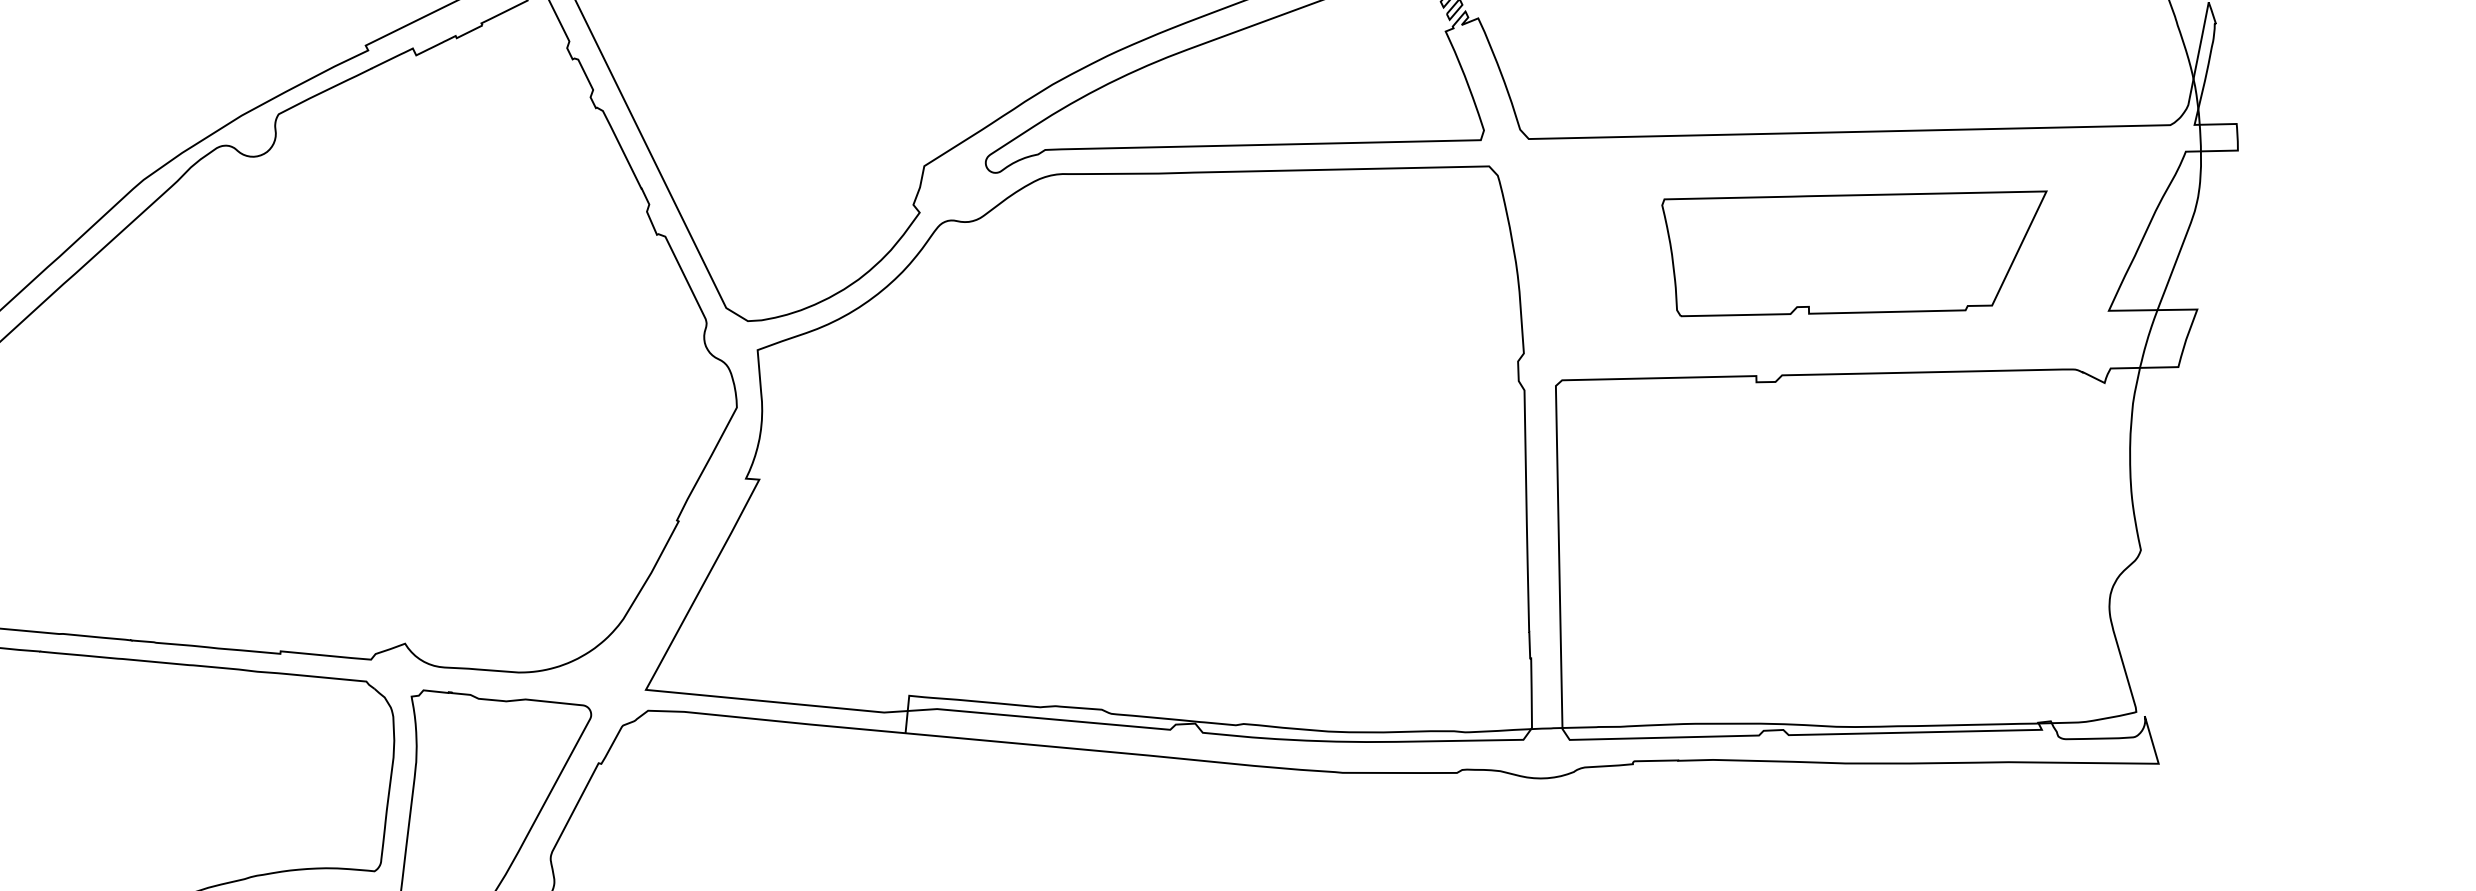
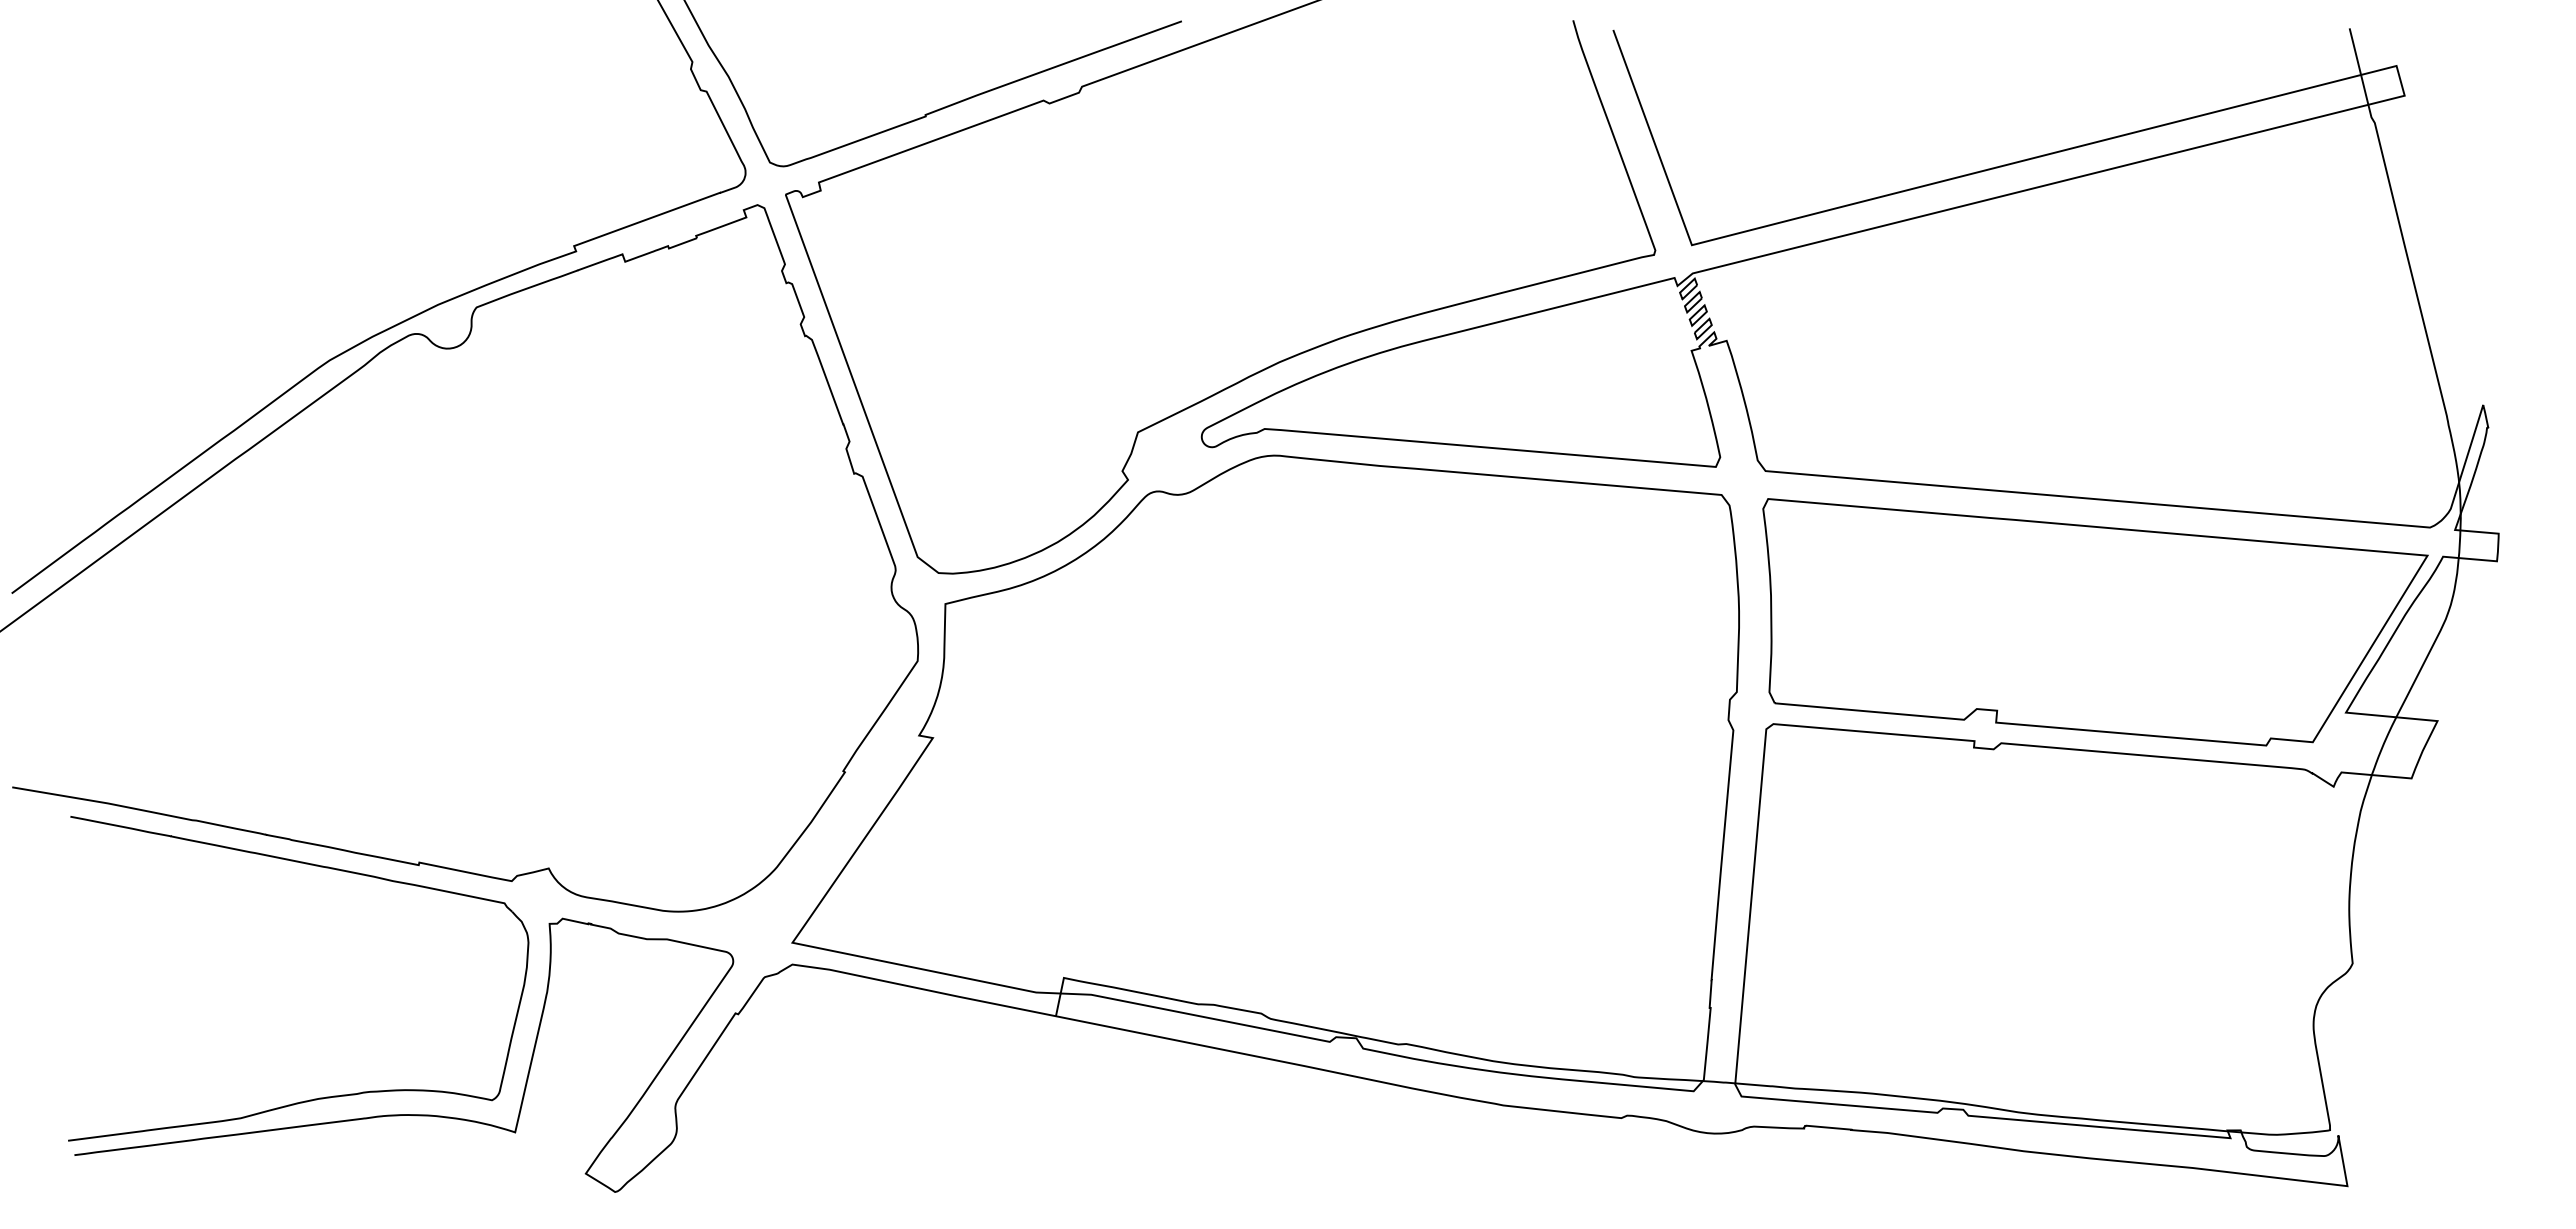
part: (1859, 250) -> (2095, 622), size x1.67

